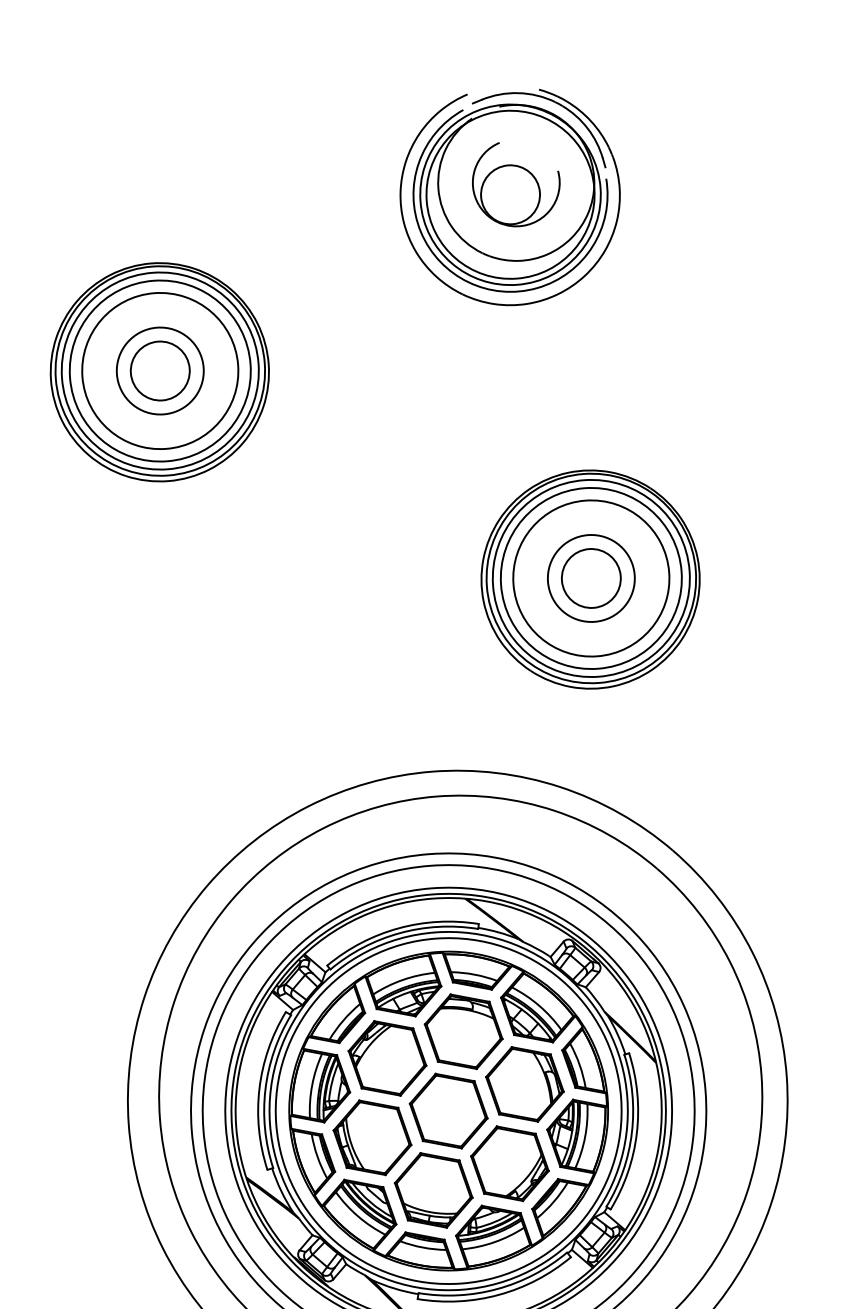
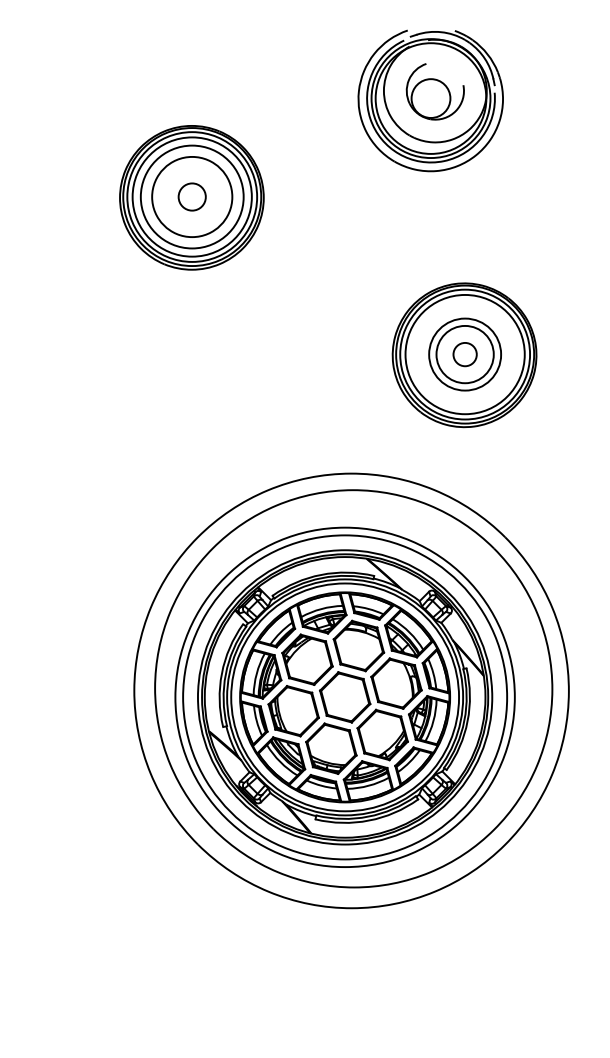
circle: (159, 370) -> (191, 196), size x0.7
circle: (159, 370) -> (191, 196), size x1.4
circle: (590, 578) -> (464, 354), size x0.6
circle: (590, 578) -> (464, 354), size x0.7

